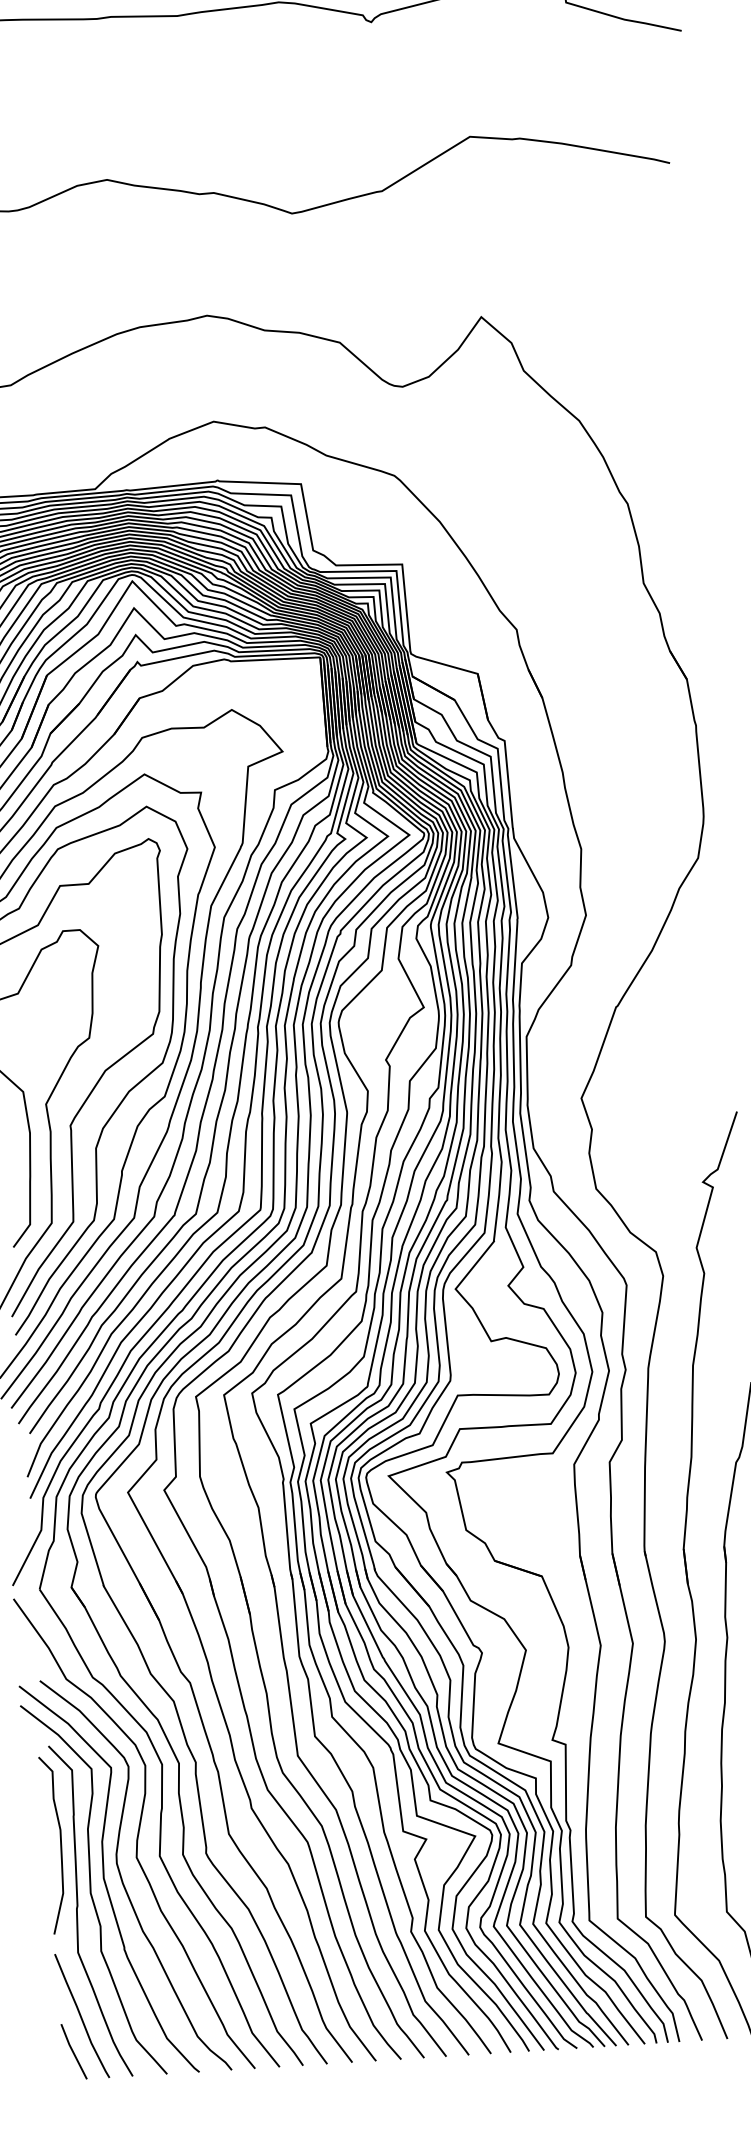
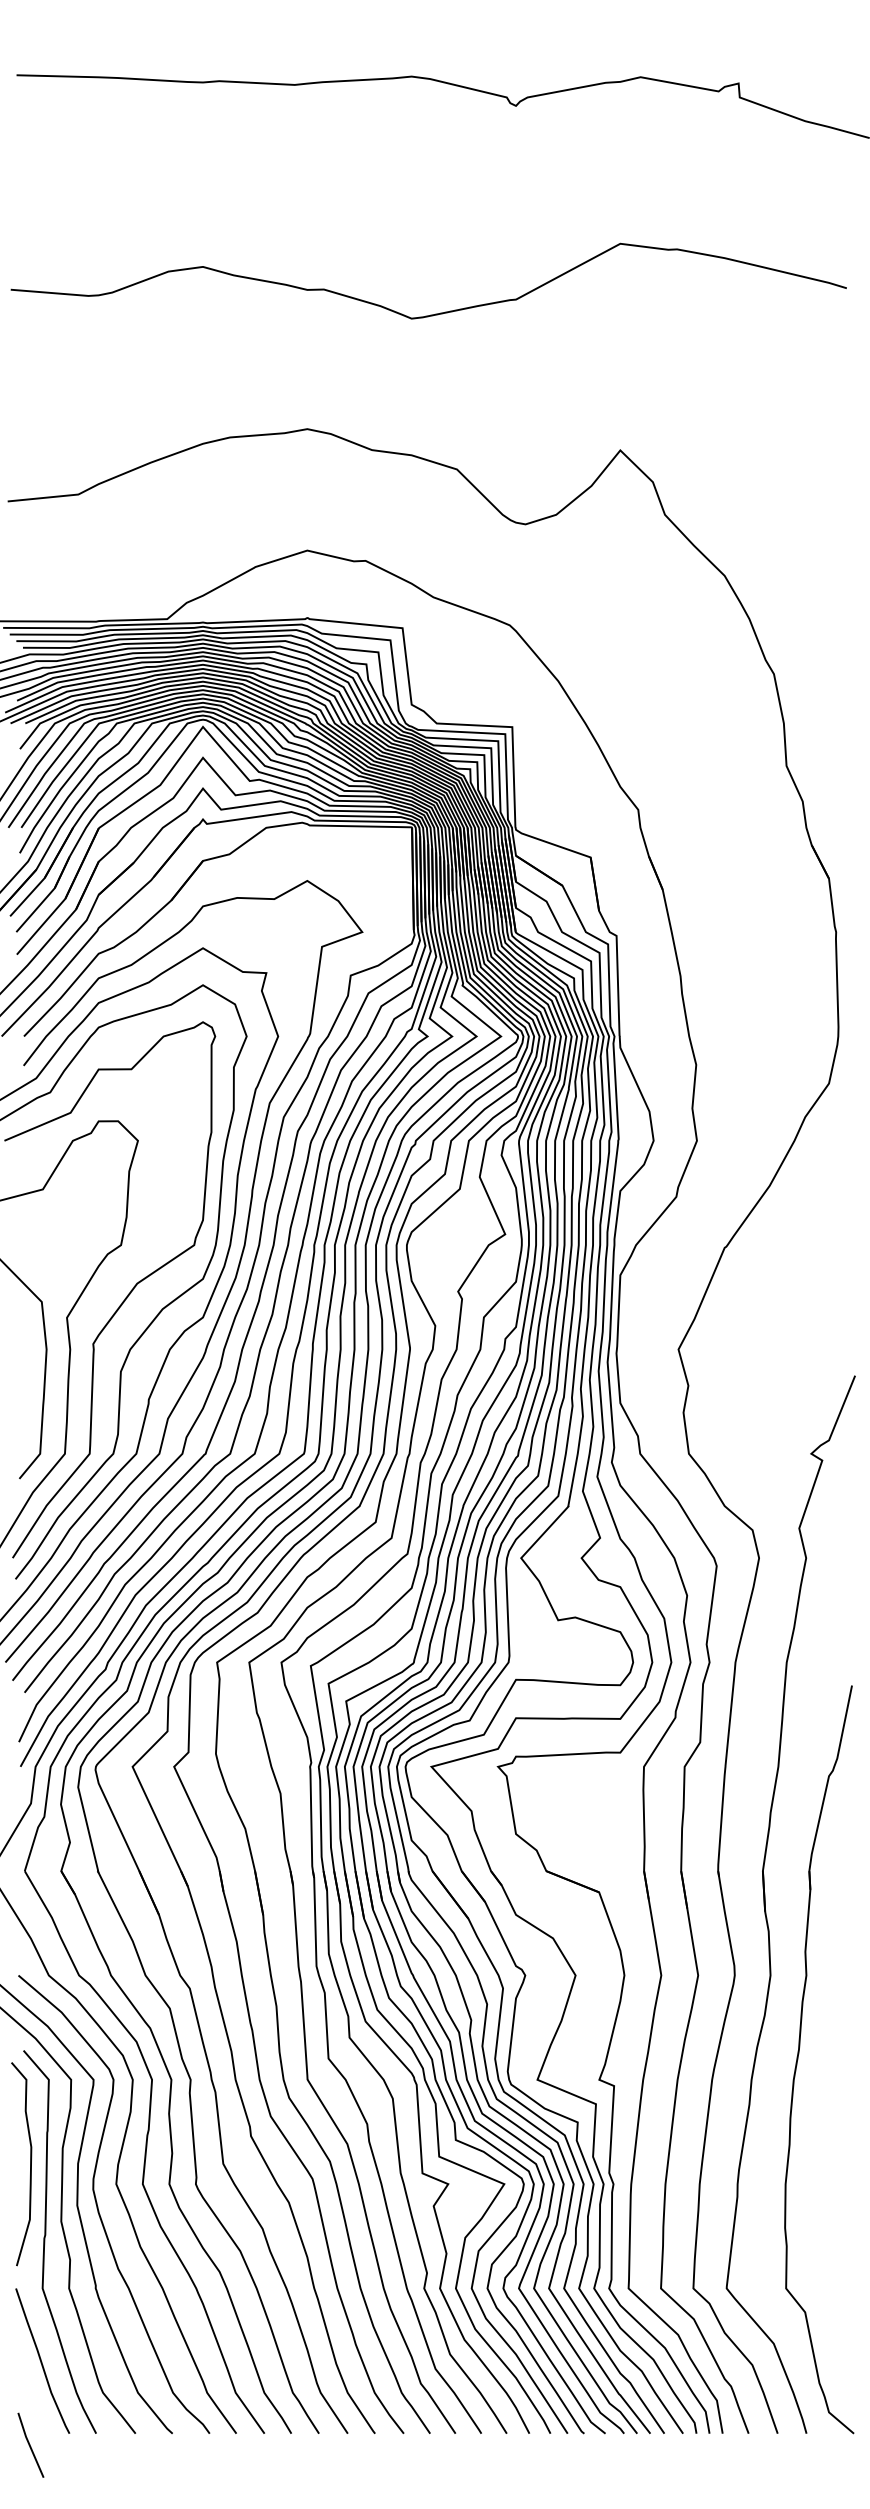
line: (73, 2051) -> (30, 2444), moved

